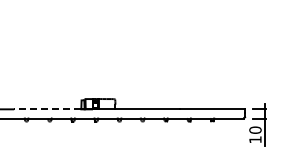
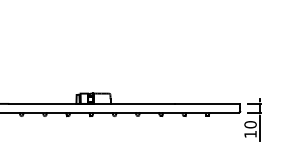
line: (47, 109) -> (42, 104), dashed -> solid

